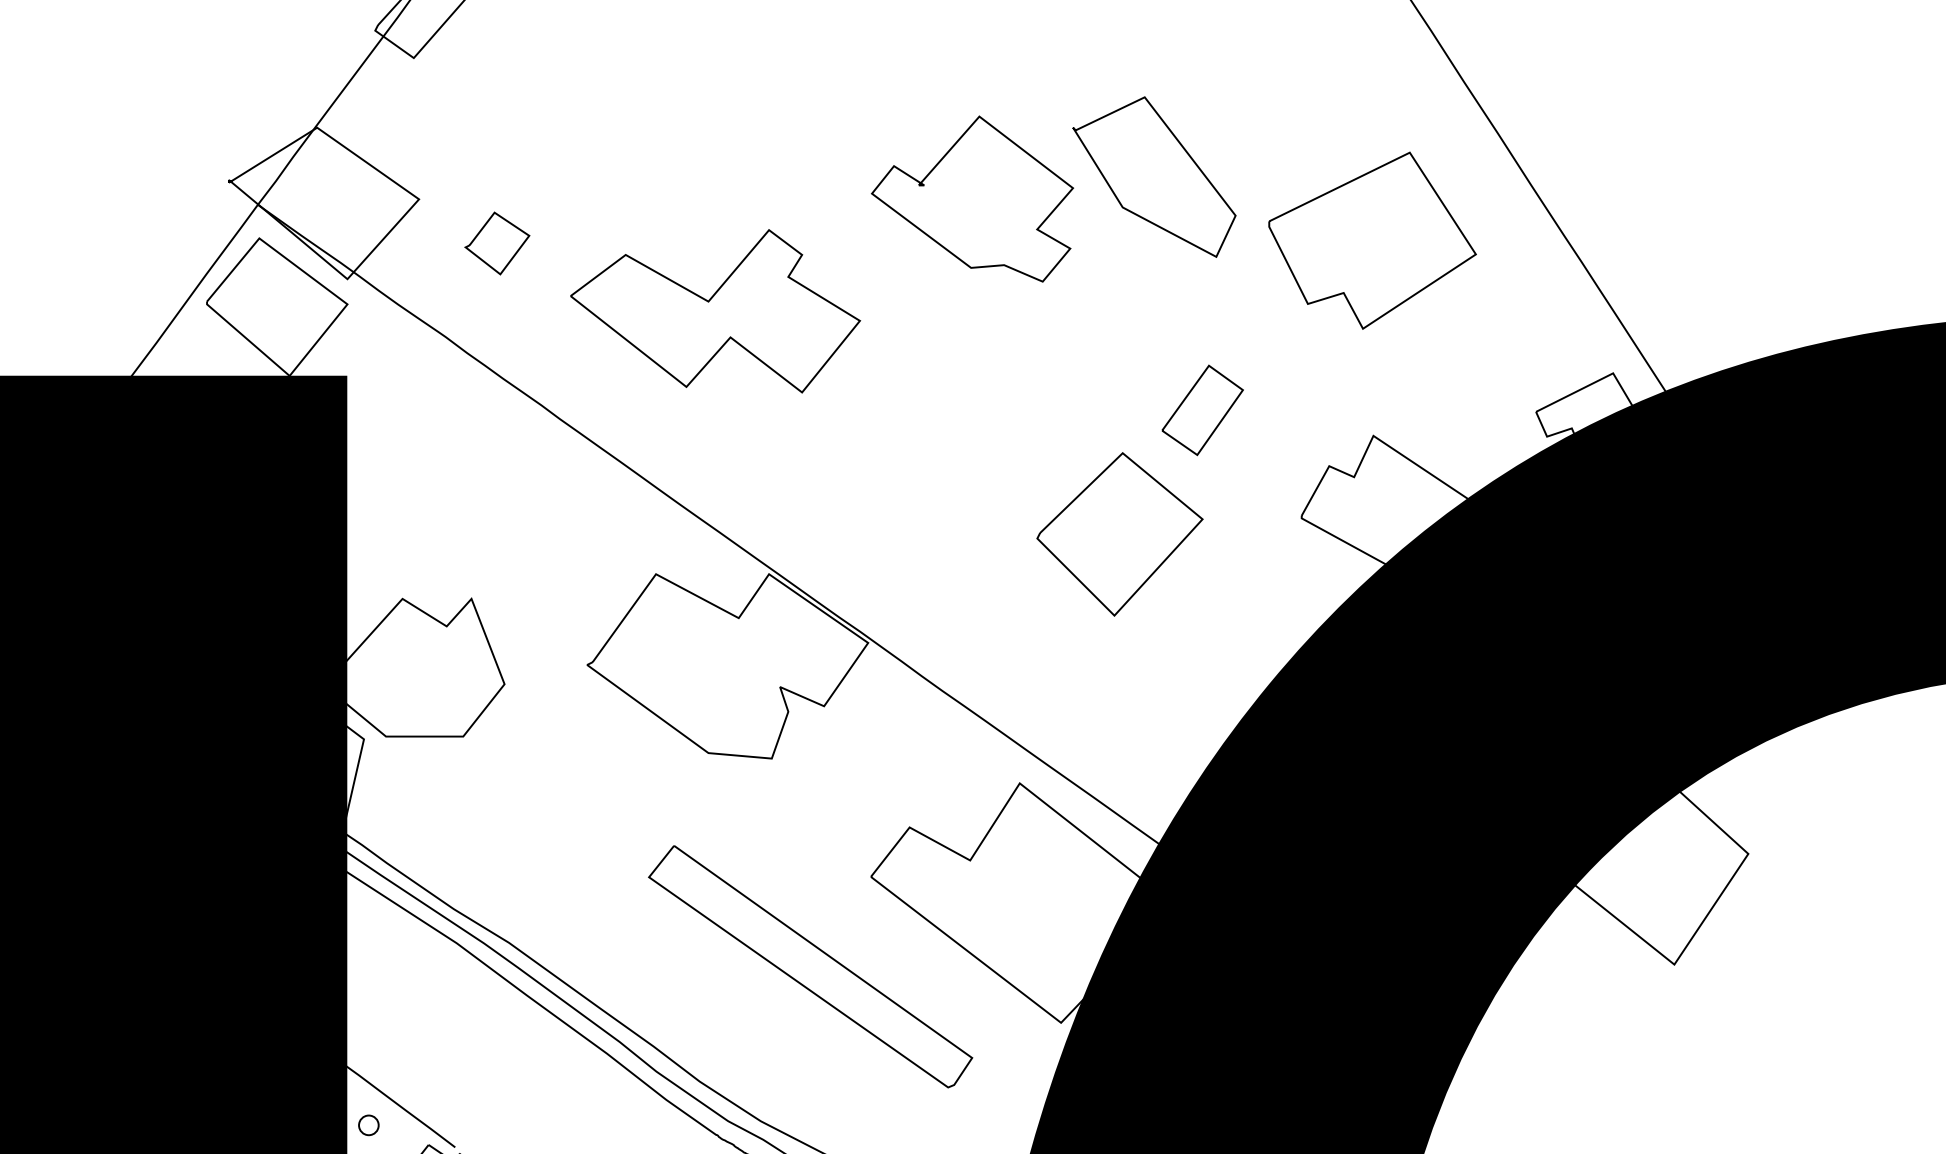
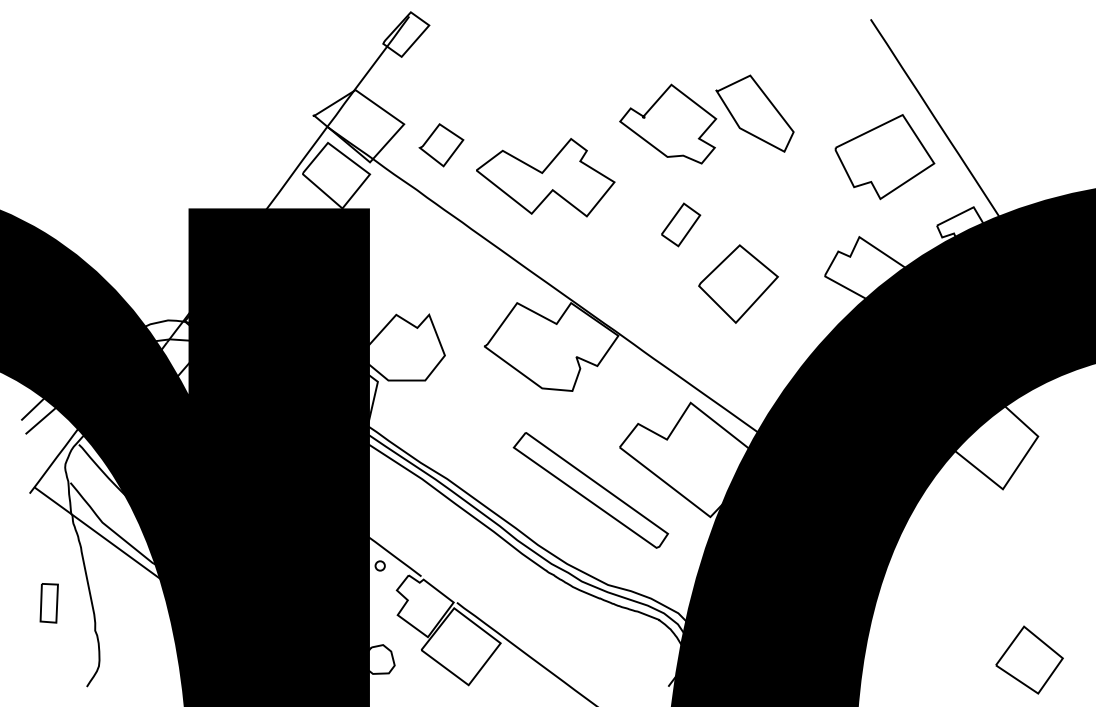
part: (1371, 241) -> (884, 157), moved
part: (497, 243) -> (441, 145), size x1.43
part: (1203, 409) -> (681, 224), moved

